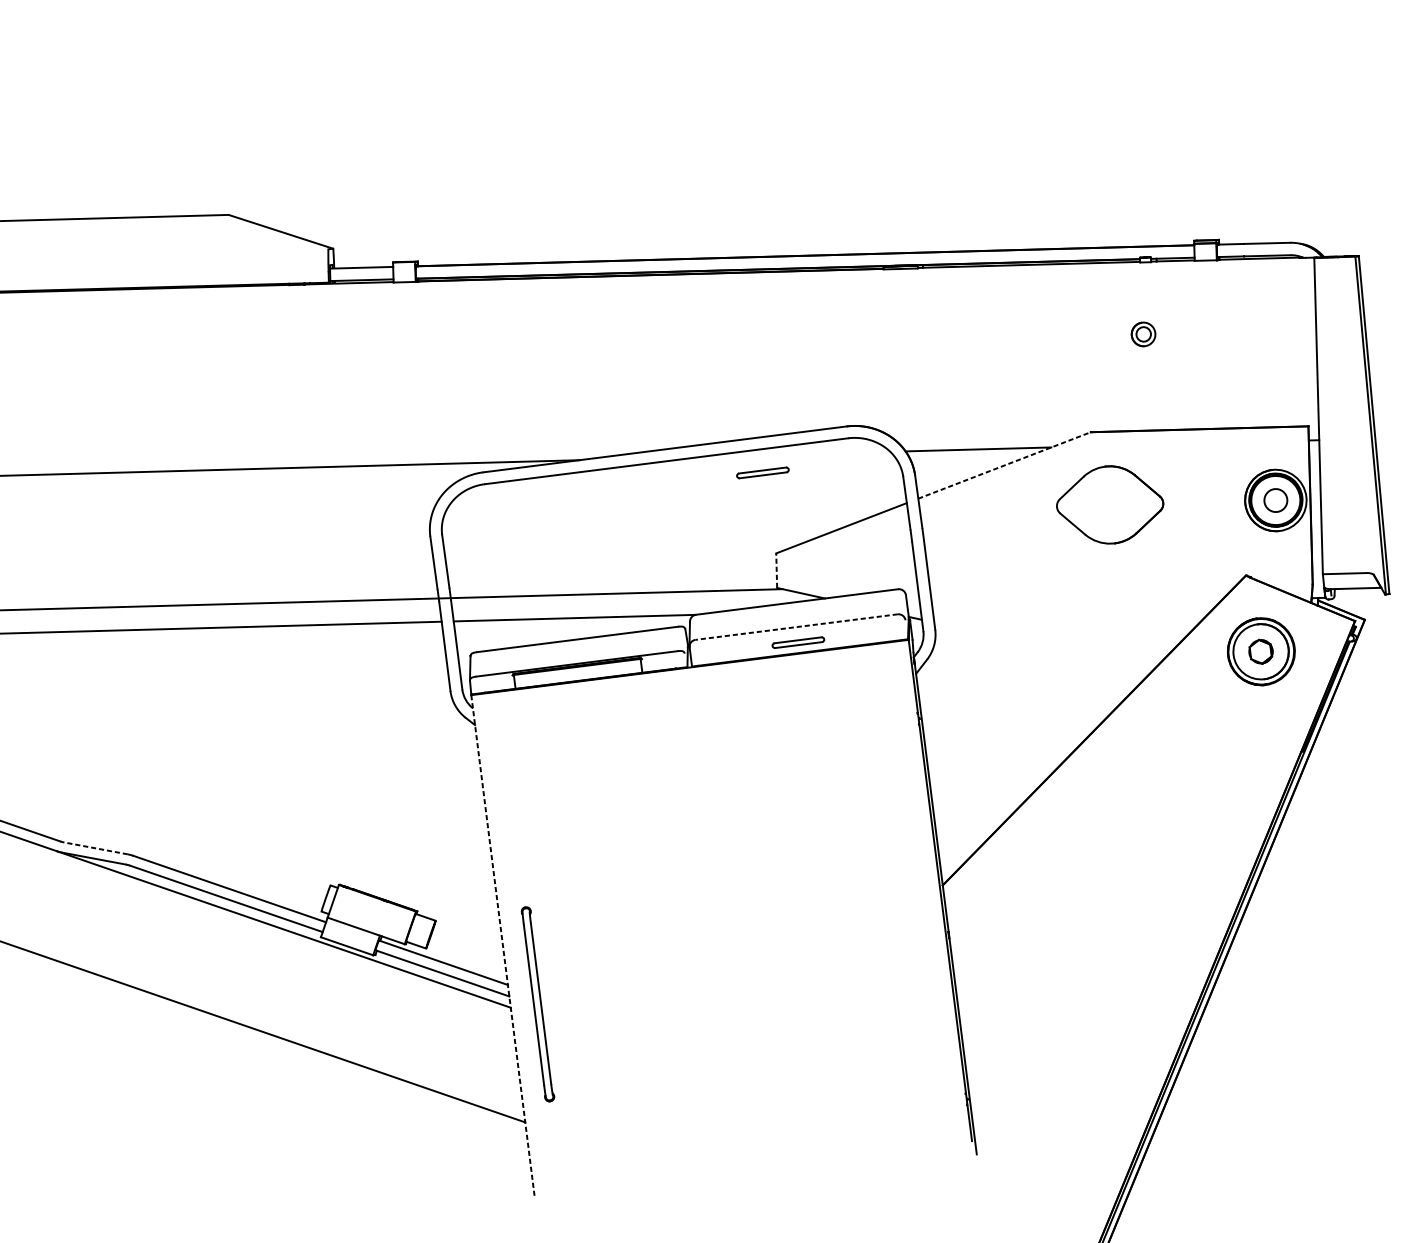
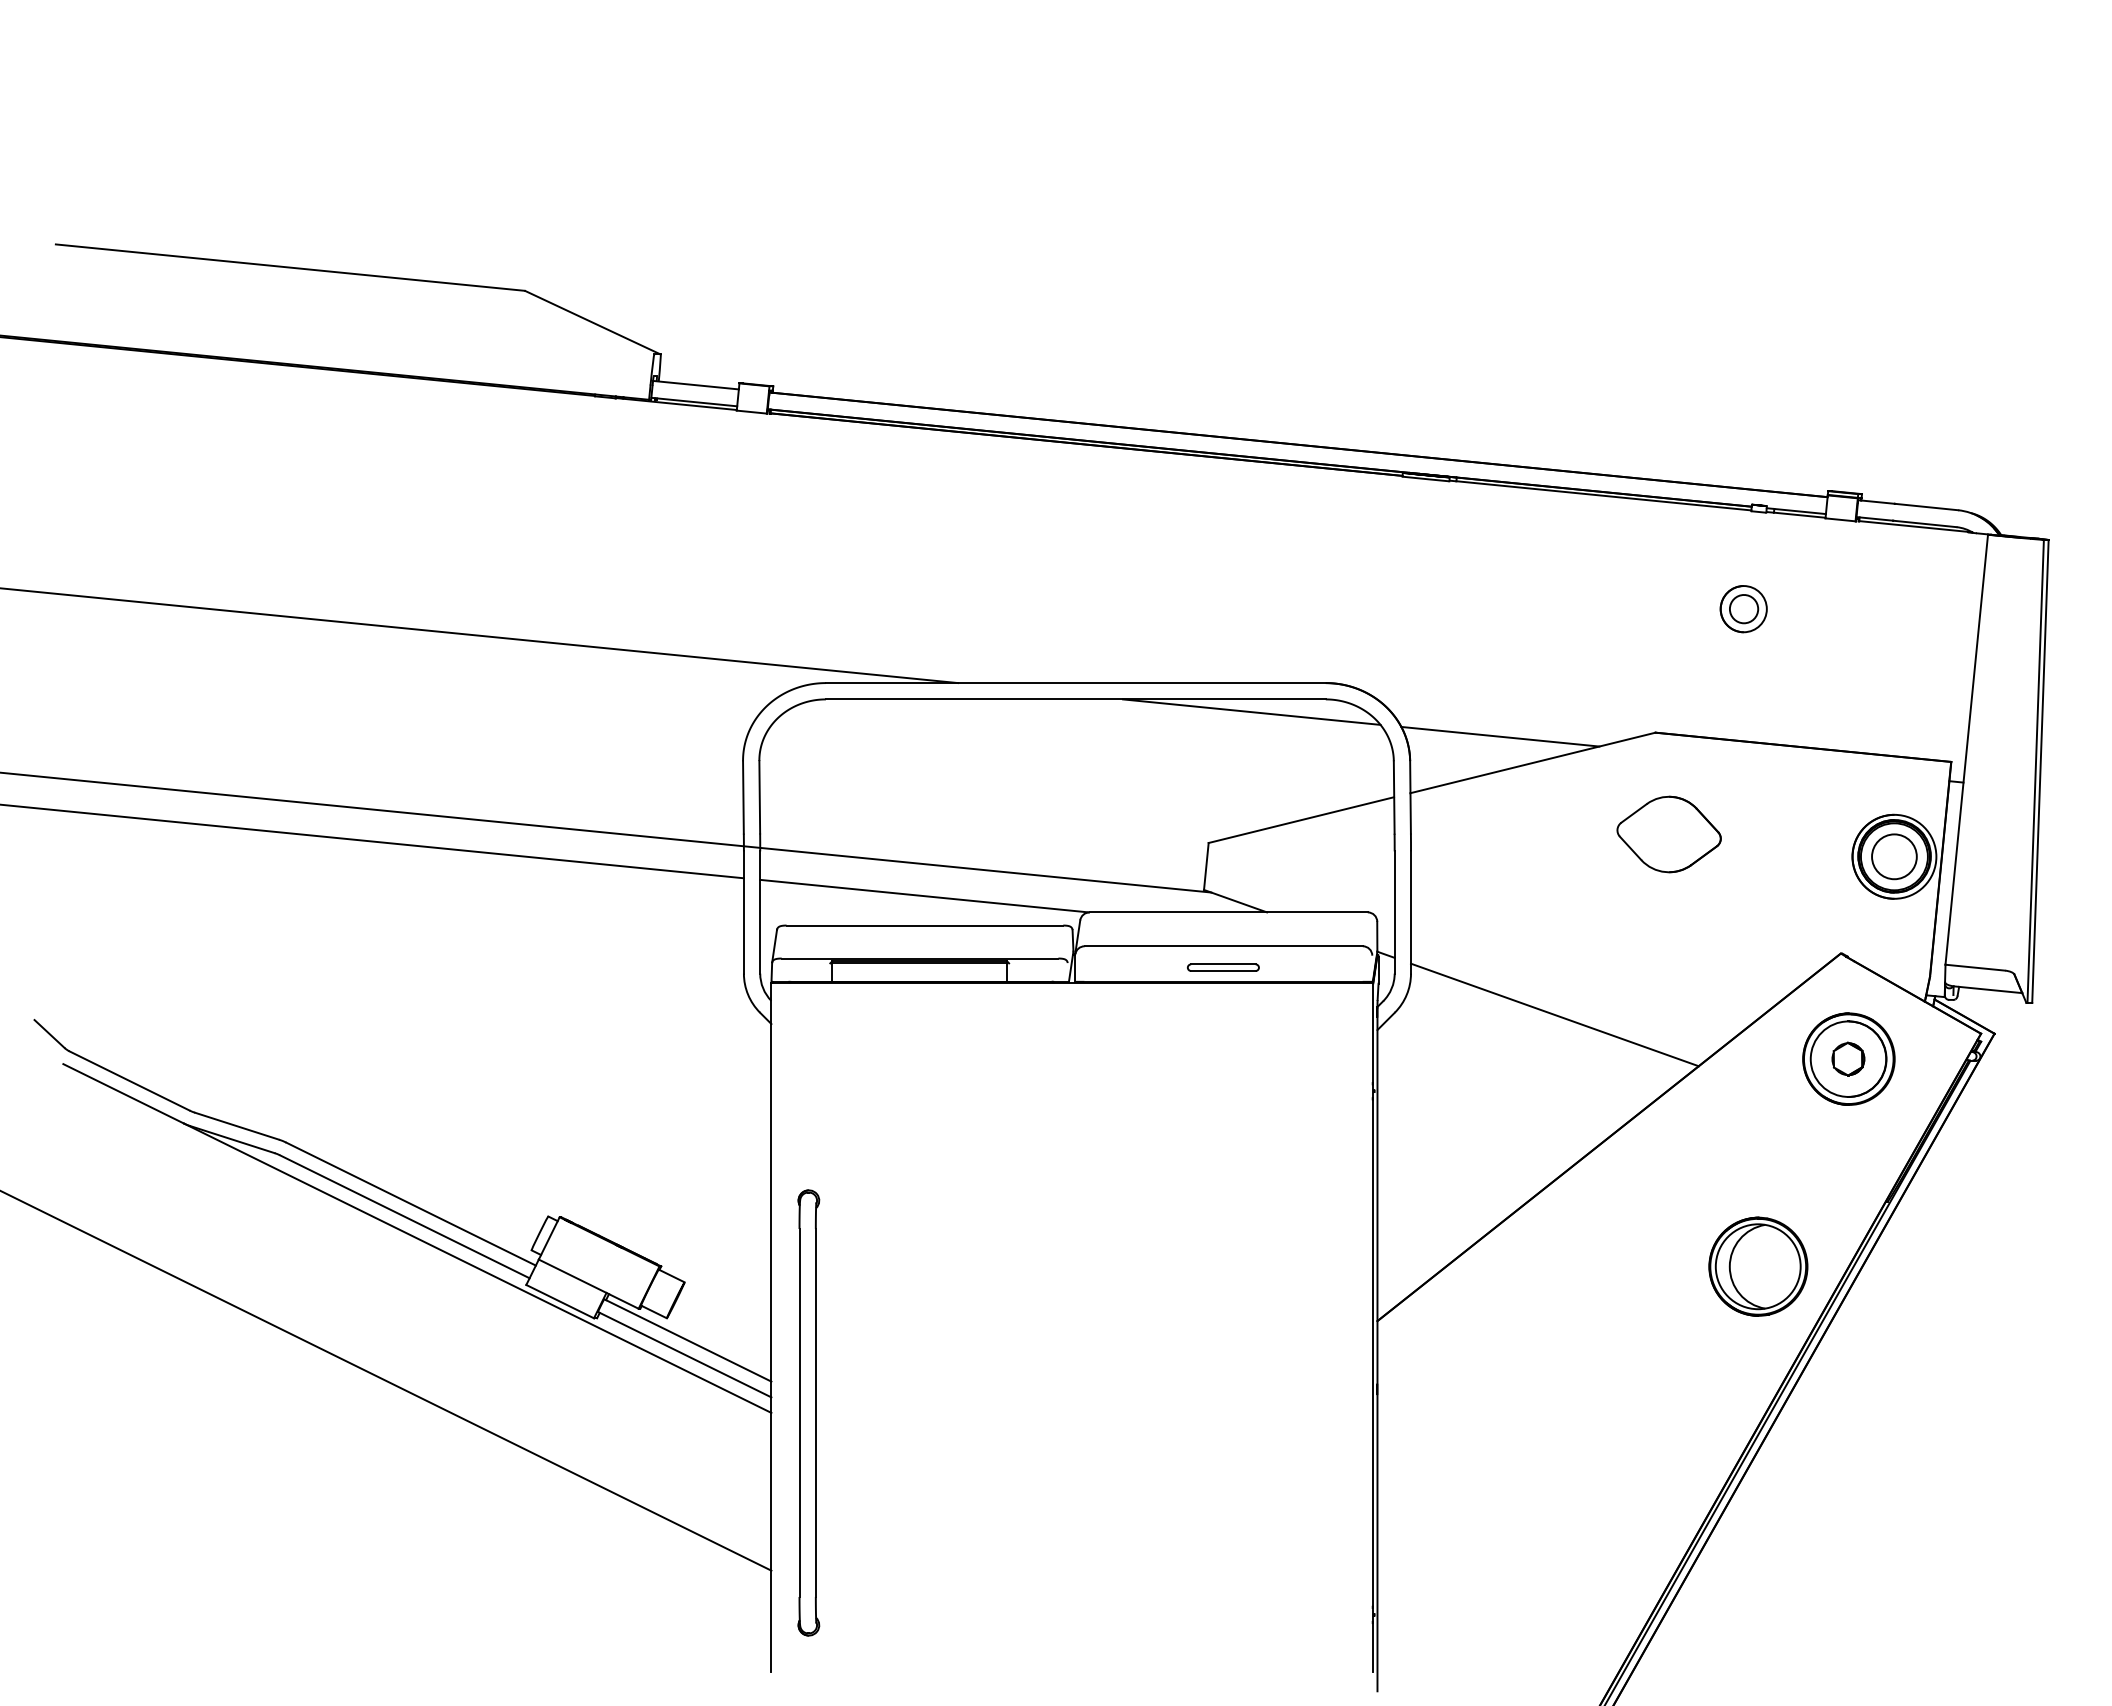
part: (1143, 334) -> (1743, 609), size x1.43
line: (795, 453) -> (1251, 711), added
line: (1004, 465) -> (1533, 762), dashed -> solid
part: (762, 472) -> (1204, 731), removed
part: (1275, 500) -> (1894, 856), size x1.43
part: (1109, 505) -> (1668, 834), size x0.71
line: (776, 570) -> (1206, 866), dashed -> solid
line: (796, 627) -> (1223, 946), dashed -> solid
line: (1043, 646) -> (1554, 1014), added
part: (1214, 810) -> (1758, 1266), added
line: (95, 848) -> (236, 1126), dashed -> solid
line: (503, 945) -> (771, 1327), dashed -> solid
part: (537, 1004) -> (808, 1412), size x1.67

